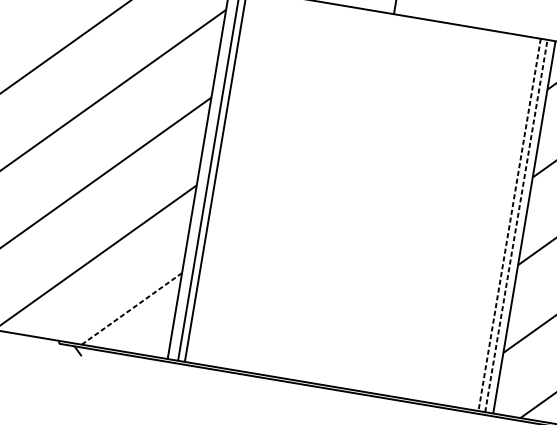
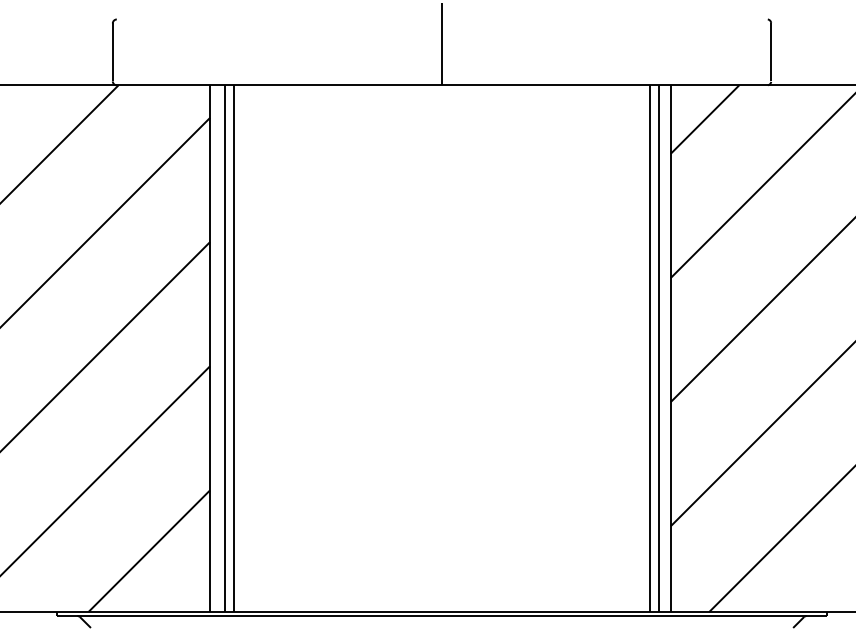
line: (509, 225) -> (649, 349), dashed -> solid
line: (516, 225) -> (659, 348), dashed -> solid
line: (132, 308) -> (149, 550), dashed -> solid

